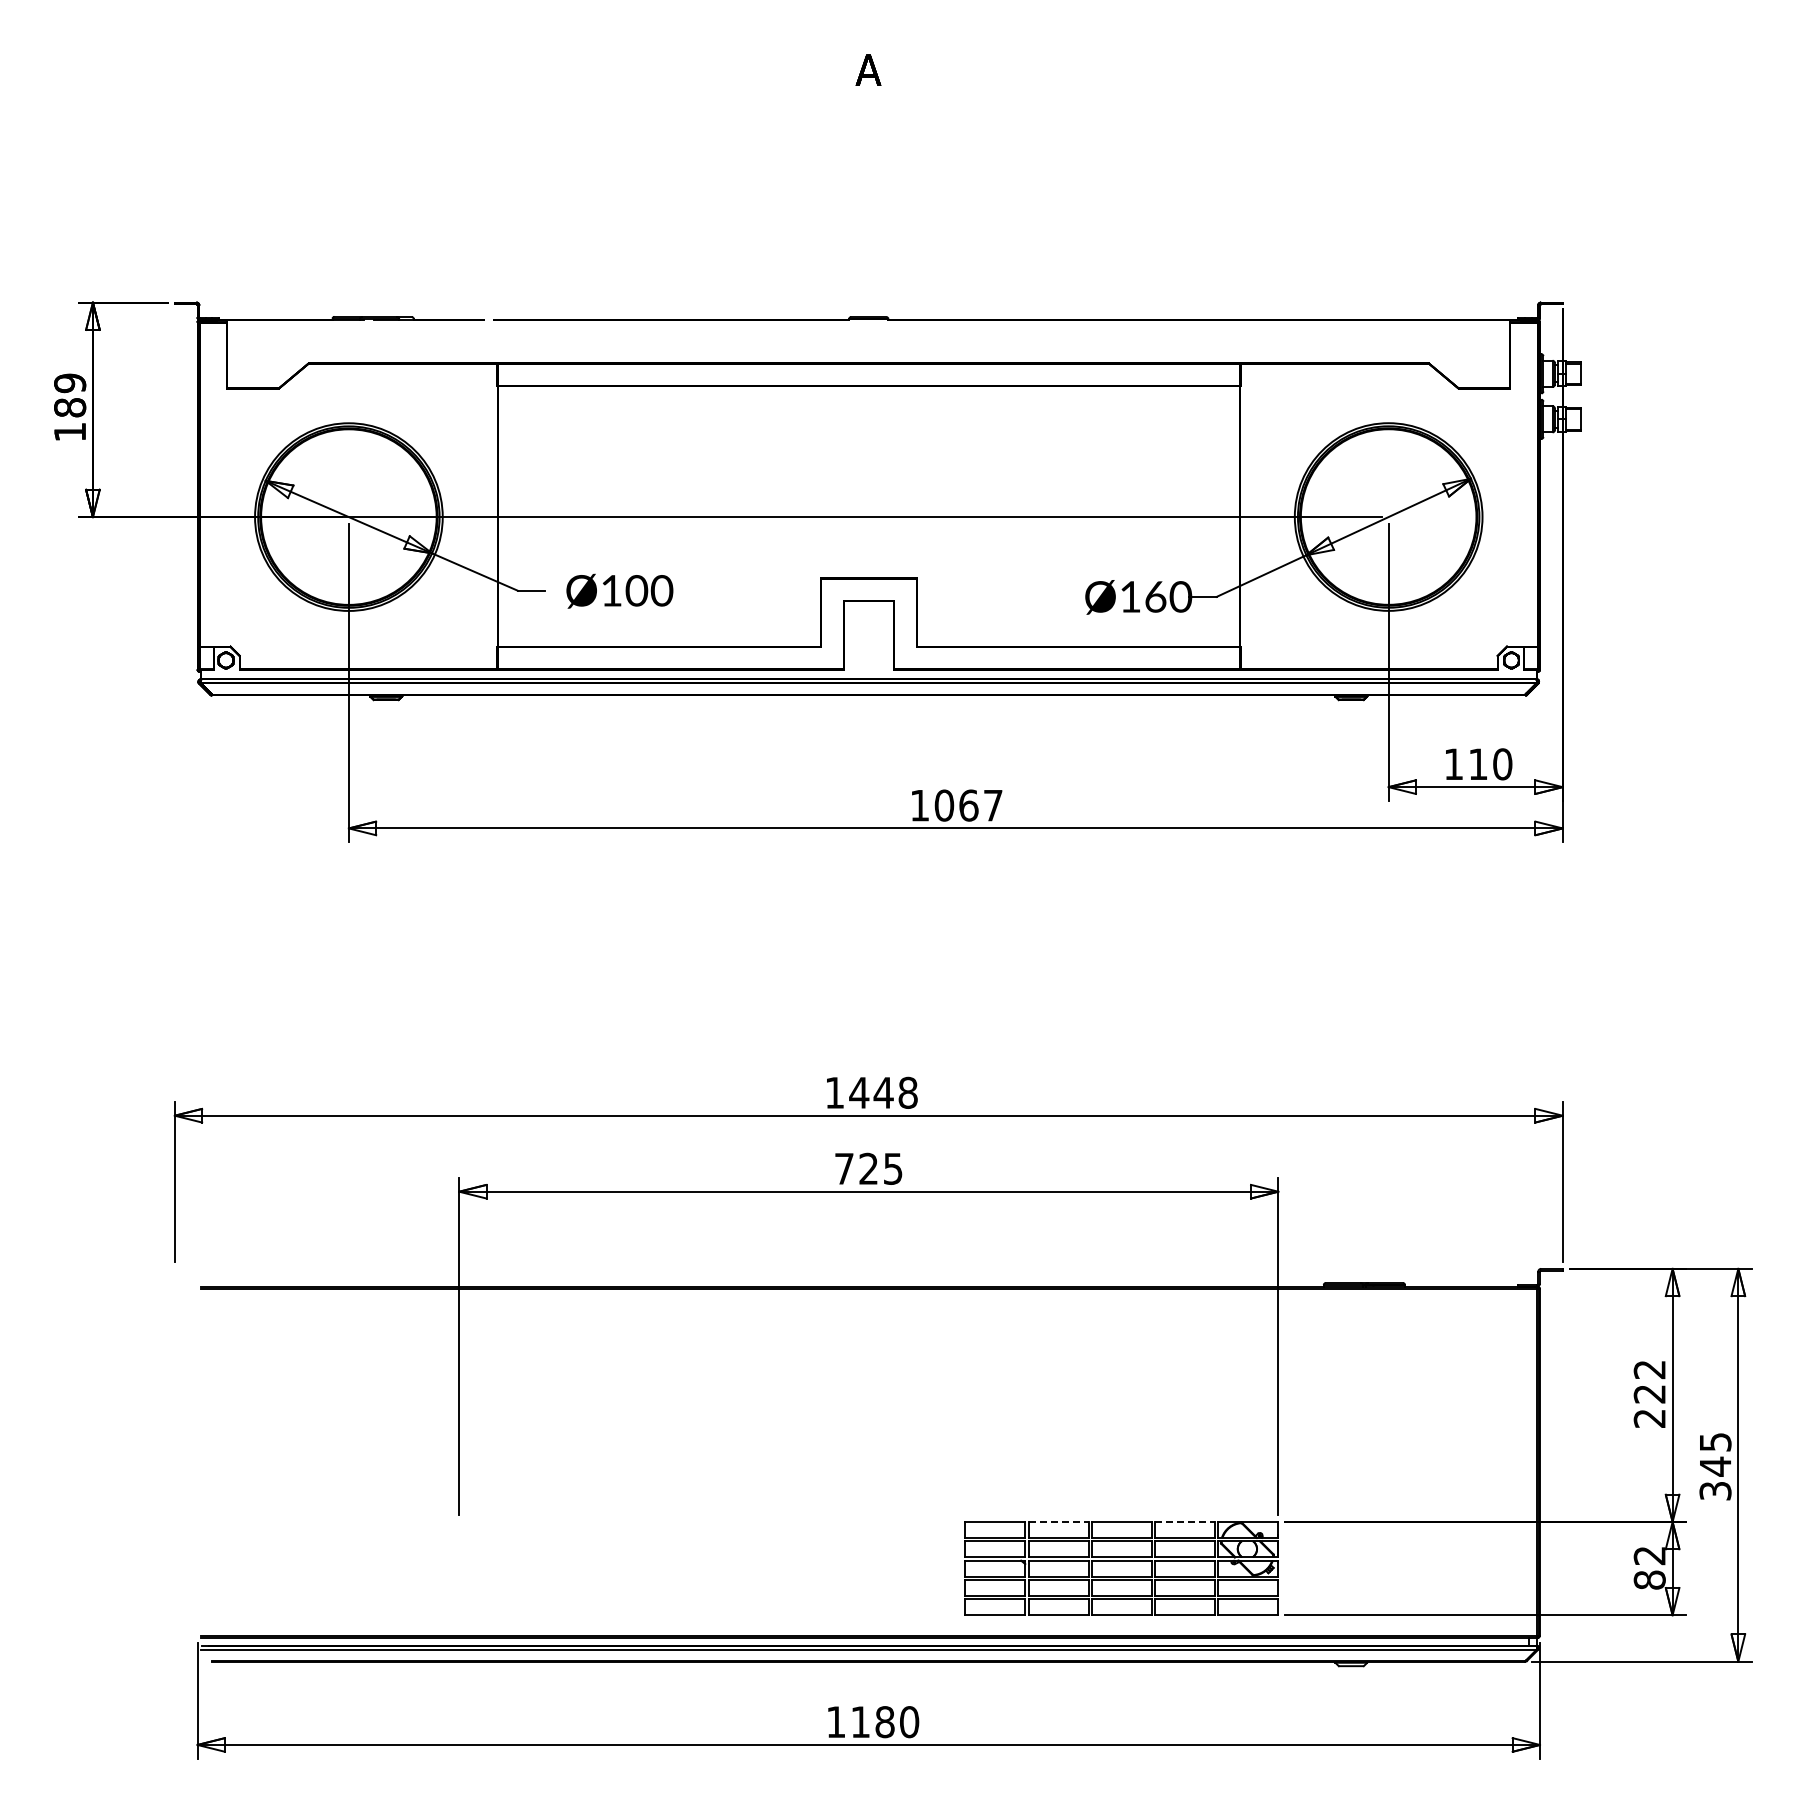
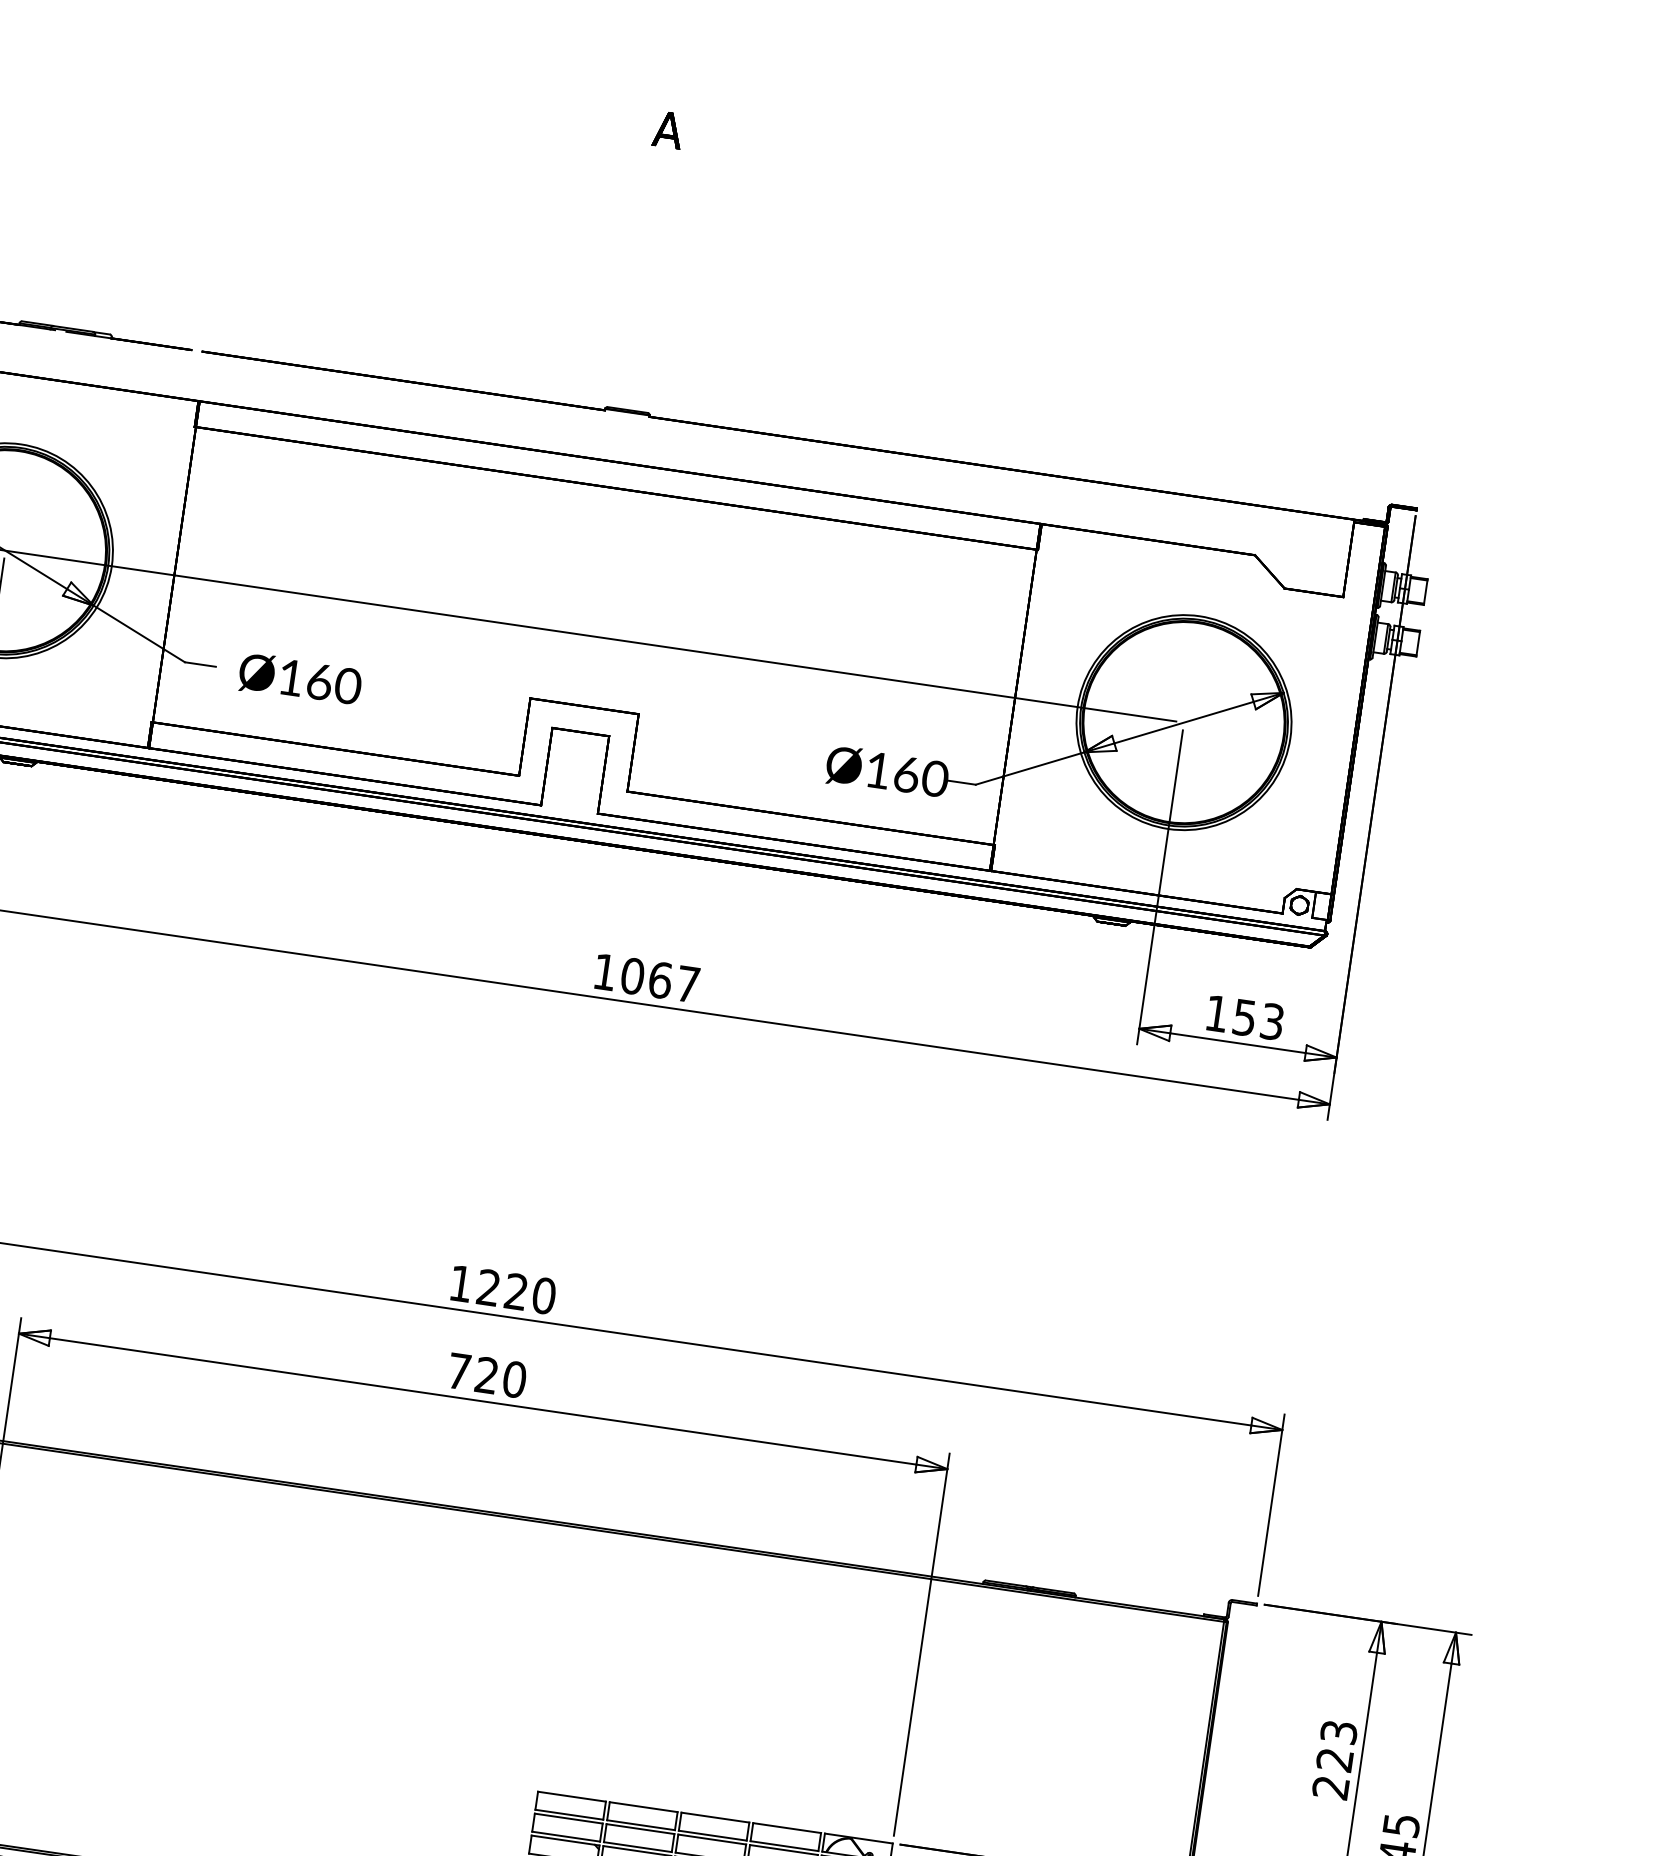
text: (636, 590) -> (319, 681), Ø100 -> Ø160
text: (1490, 764) -> (1258, 1019), 110 -> 153
text: (883, 1092) -> (516, 1291), 1448 -> 1220
text: (892, 1168) -> (513, 1379), 725 -> 720
text: (1649, 1369) -> (1338, 1732), 222 -> 223
line: (1058, 1521) -> (643, 1806), dashed -> solid
line: (1185, 1521) -> (787, 1827), dashed -> solid

